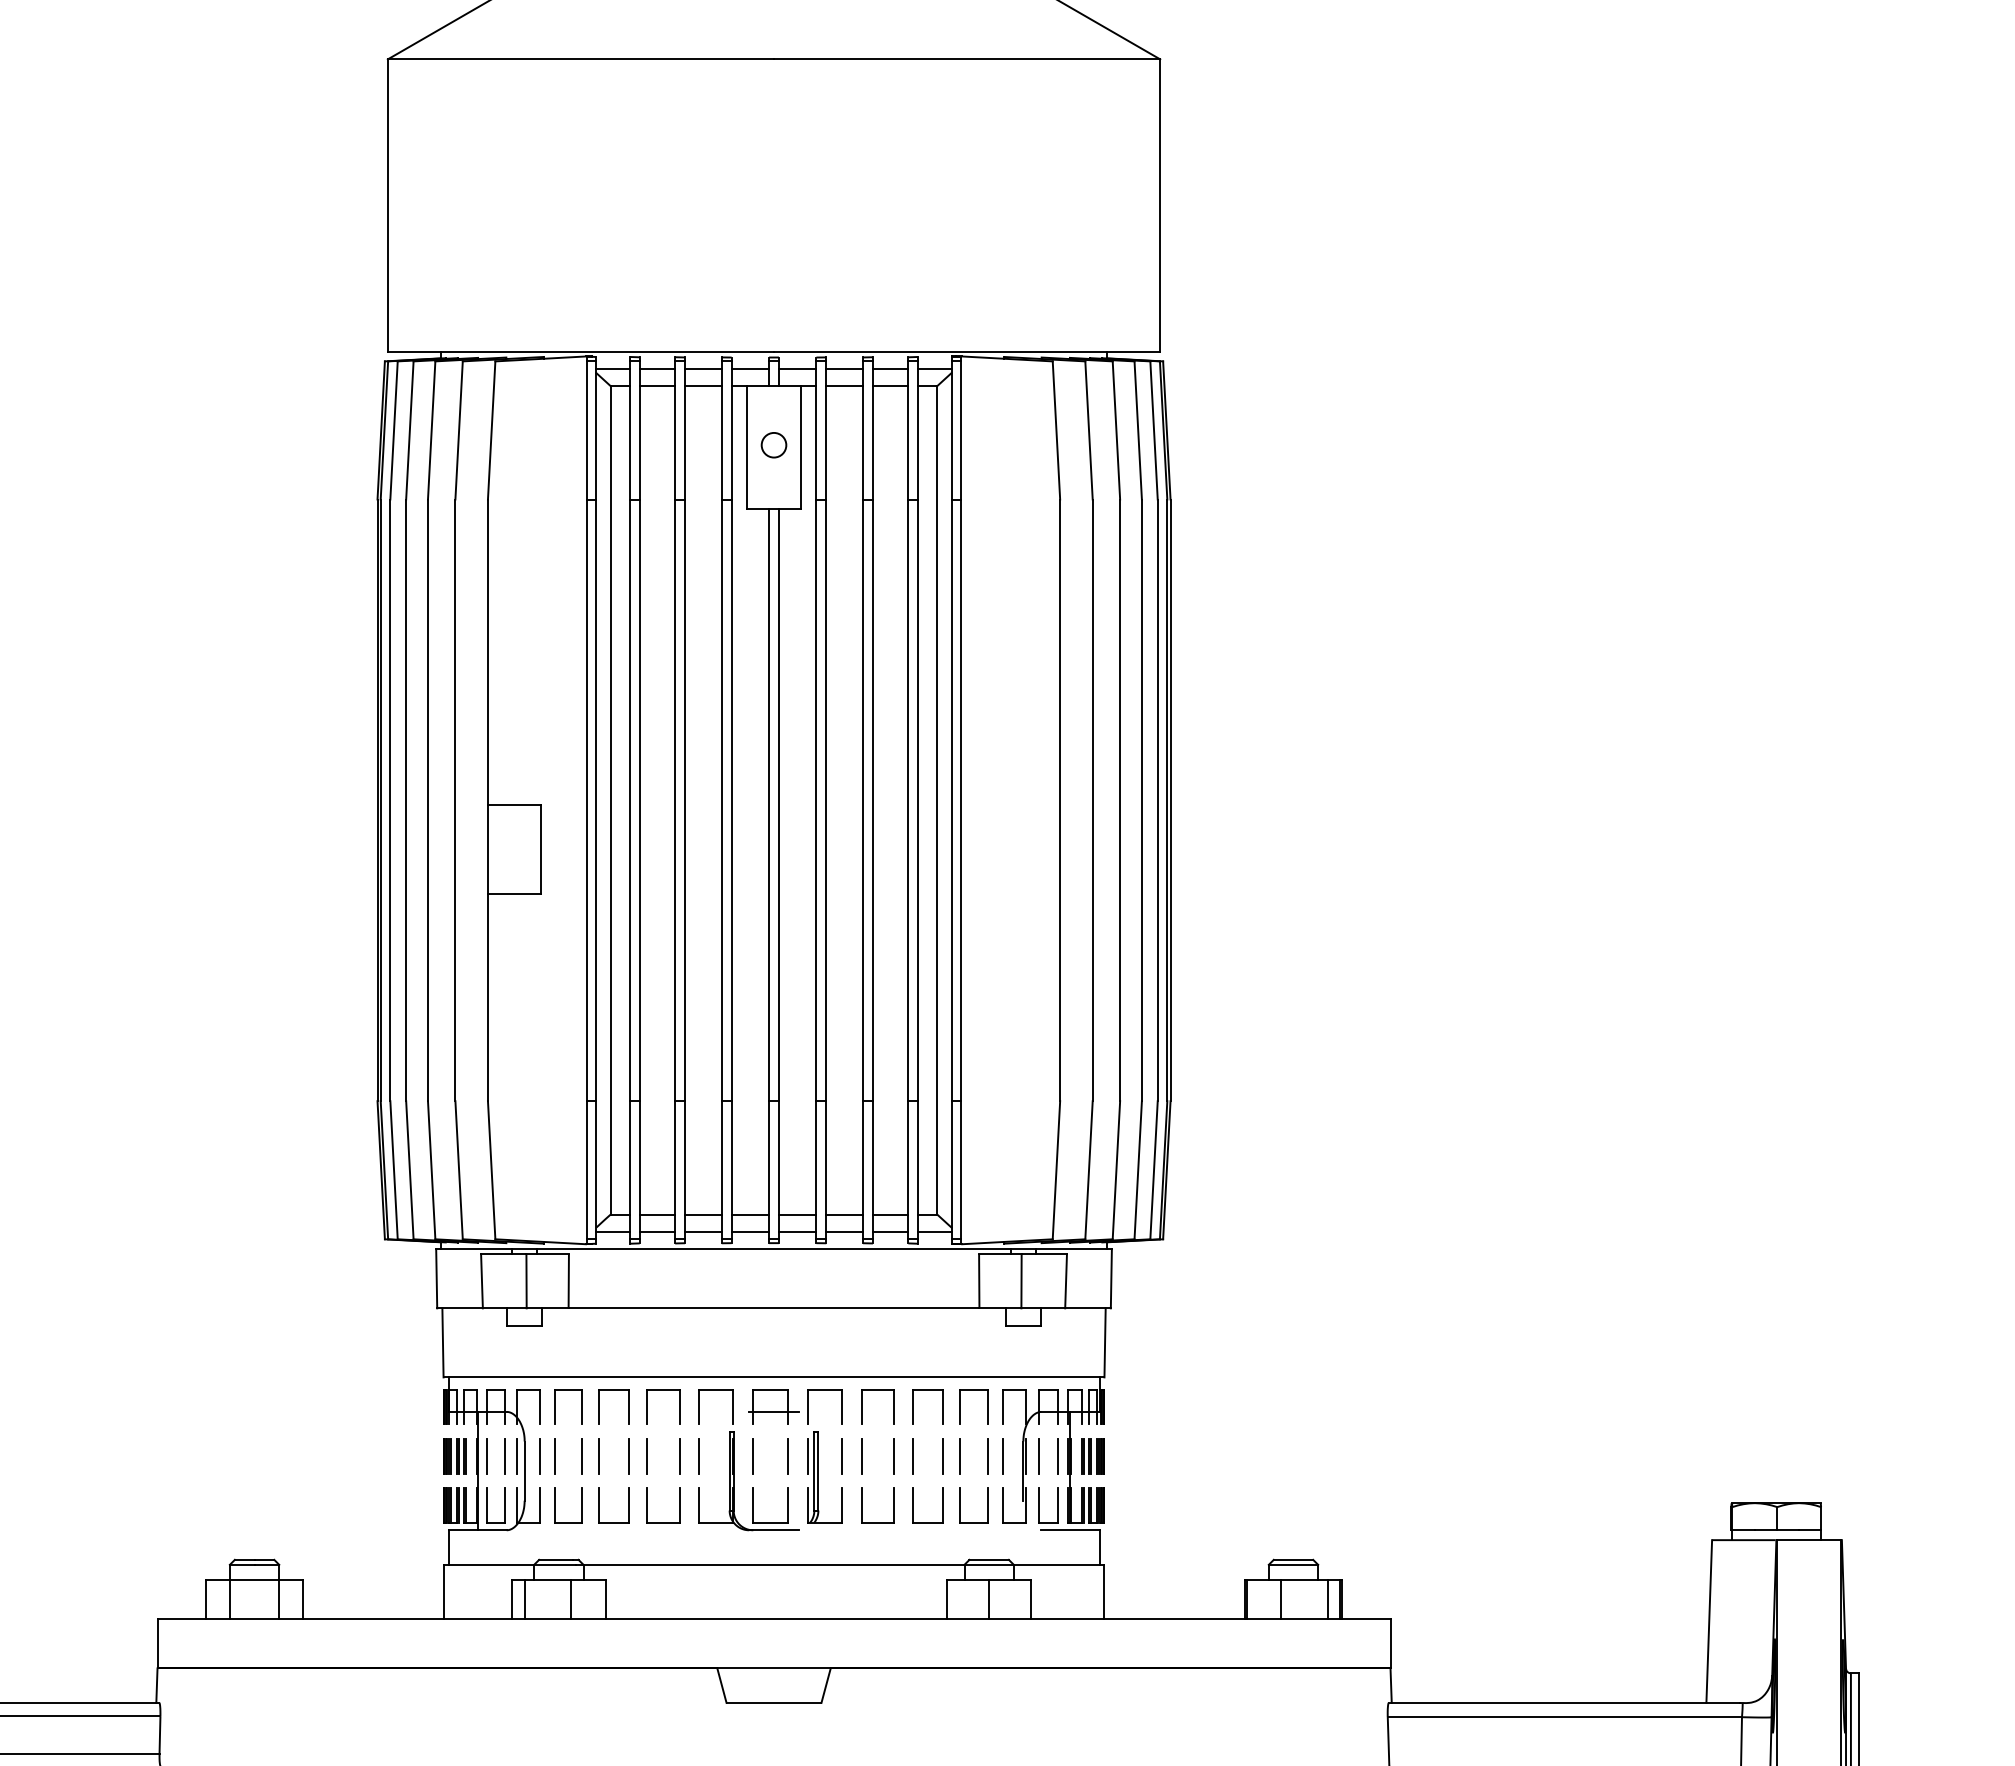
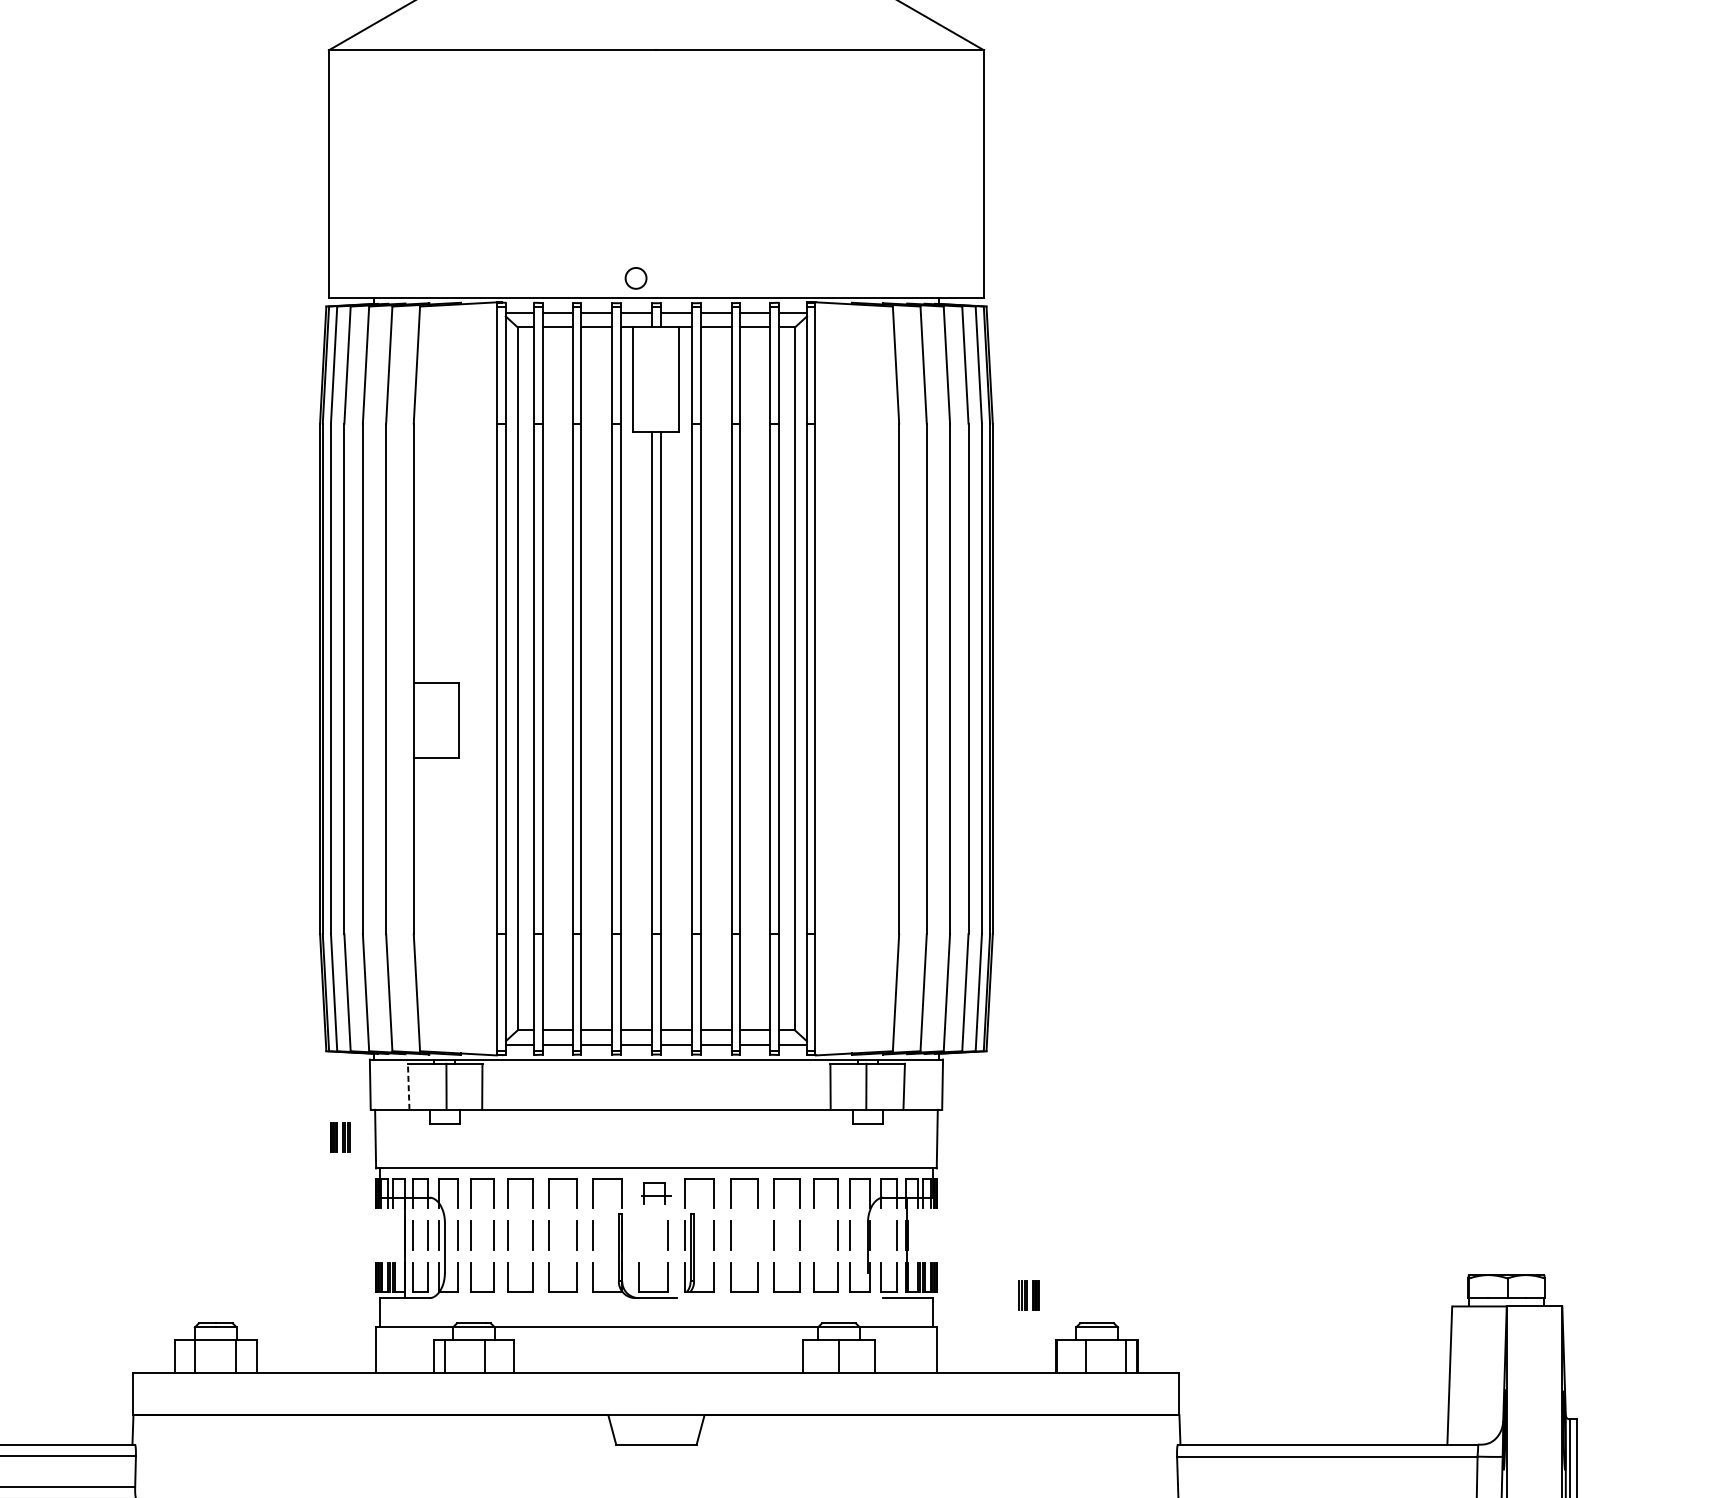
circle: (773, 445) -> (635, 278), moved
line: (481, 1280) -> (408, 1086), solid -> dashed
part: (773, 1406) -> (655, 1193), size x0.7
part: (454, 1456) -> (340, 1137), moved
line: (753, 1456) -> (639, 1235), removed
line: (894, 1456) -> (758, 1235), removed
line: (960, 1456) -> (814, 1235), removed
line: (1038, 1456) -> (880, 1235), removed
part: (1092, 1456) -> (1028, 1295), moved

